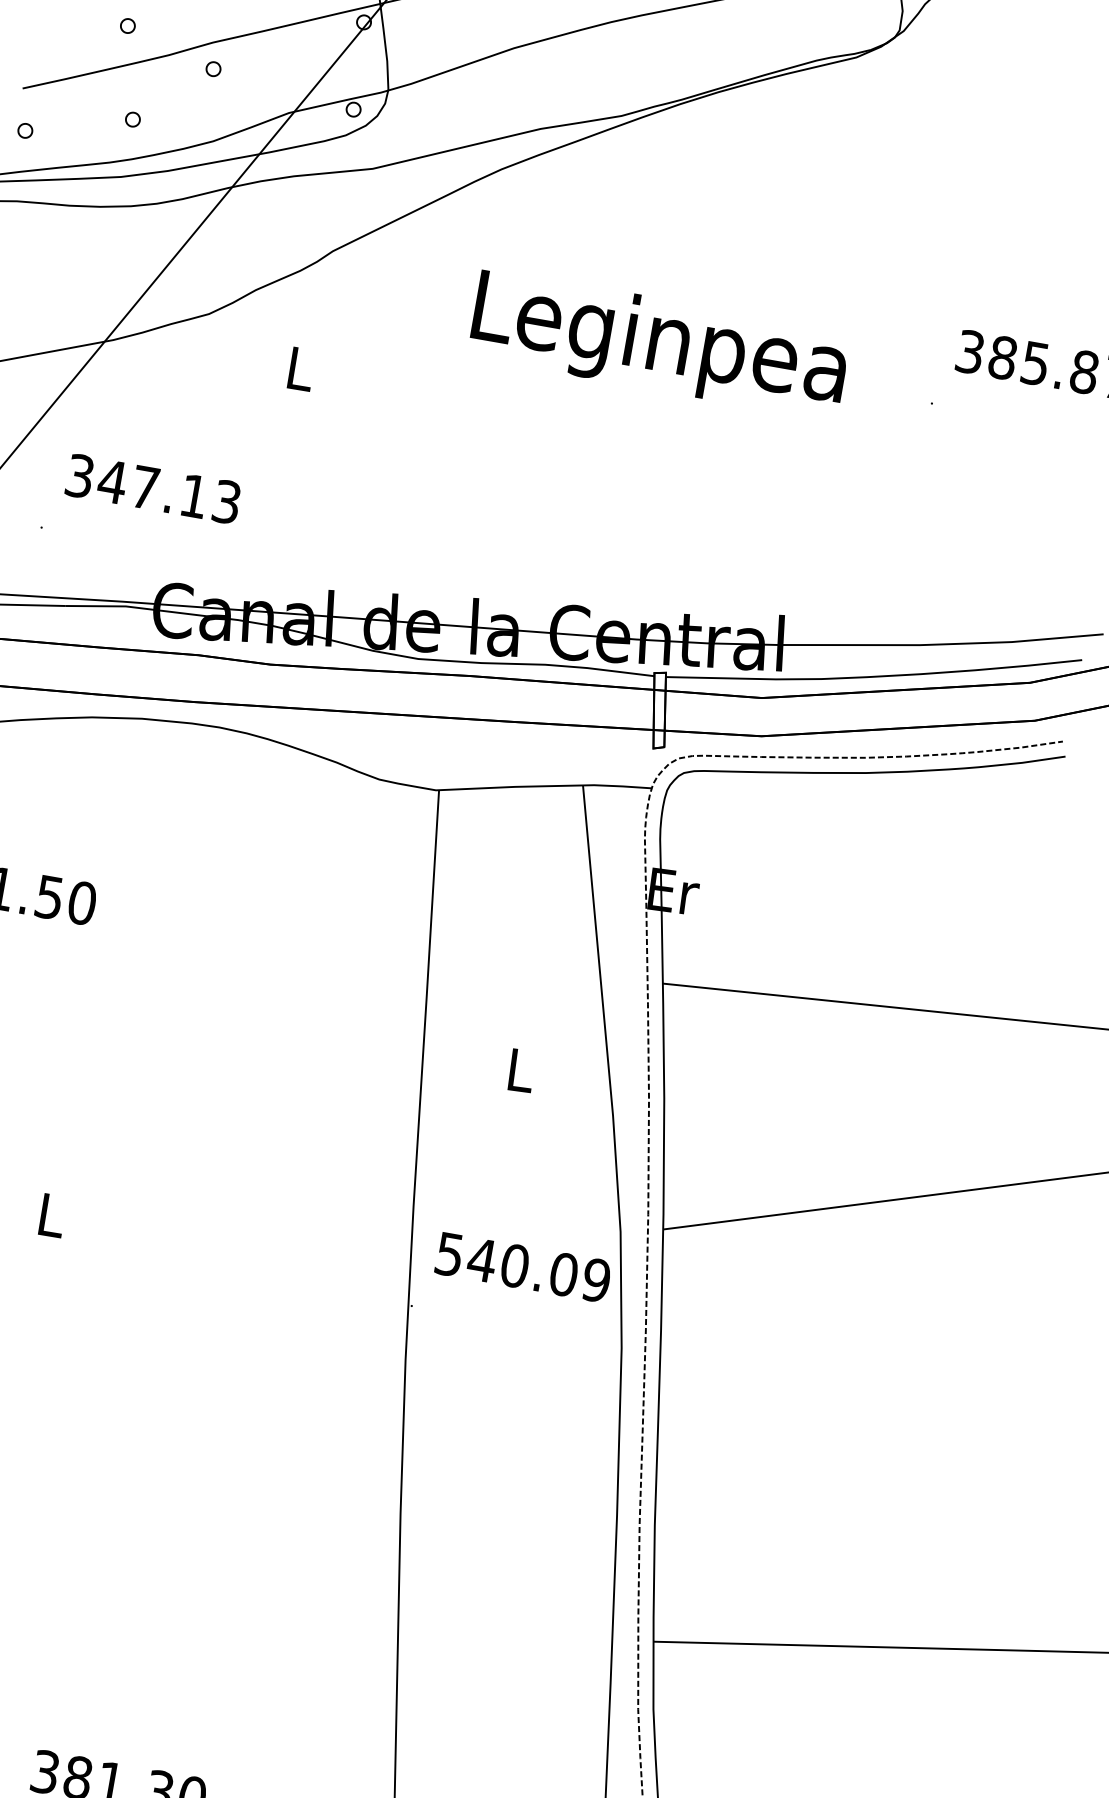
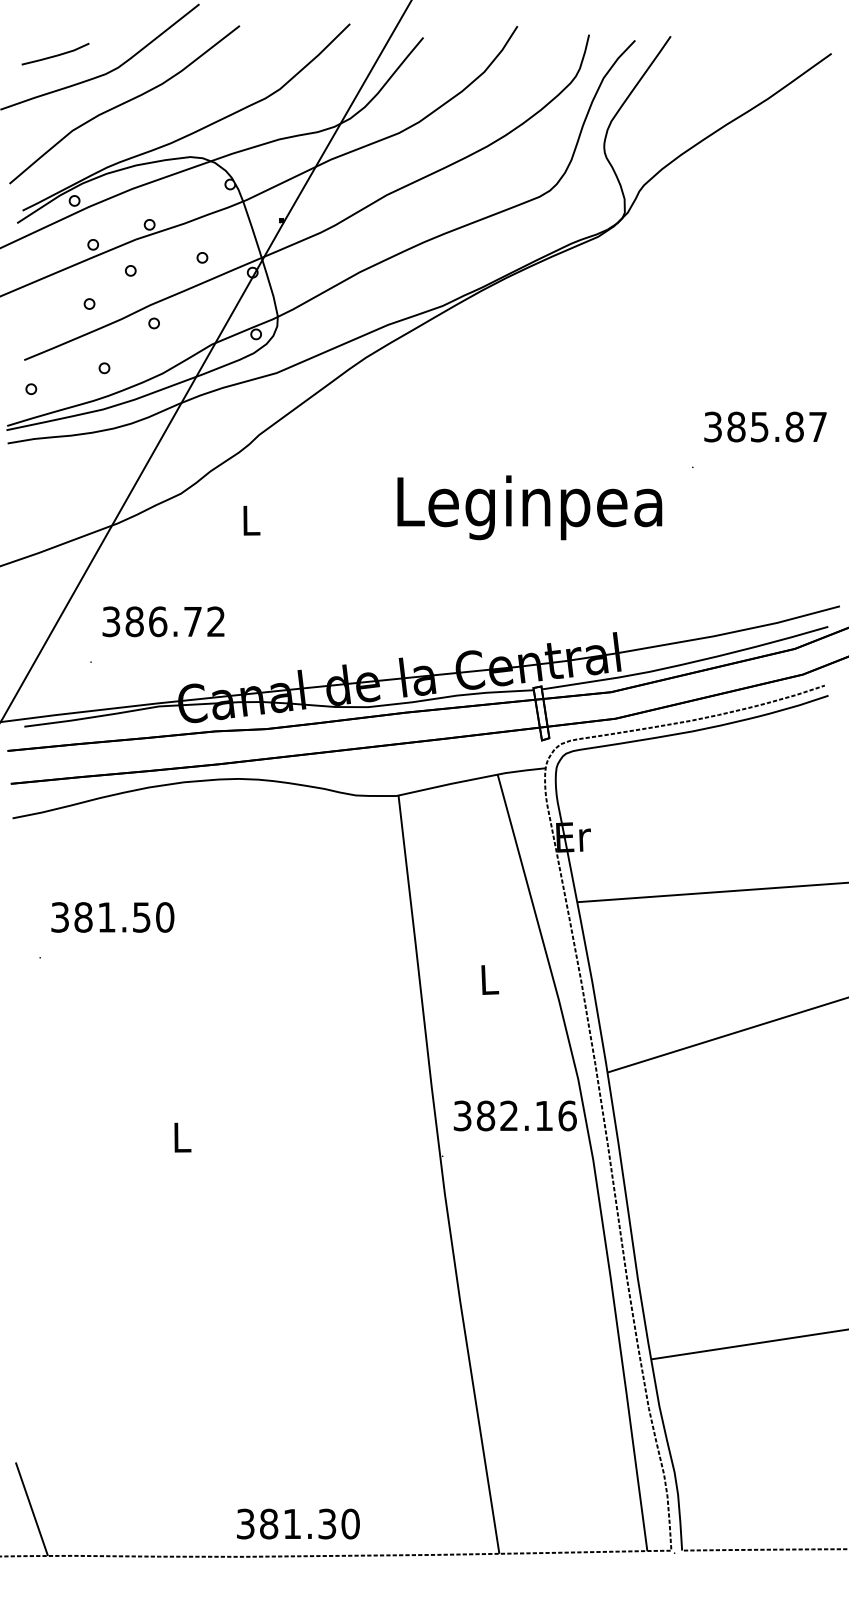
text: (659, 344) -> (529, 507), moved
text: (169, 491) -> (175, 621), 347.13 -> 386.72
text: (523, 1266) -> (515, 1115), 540.09 -> 382.16

